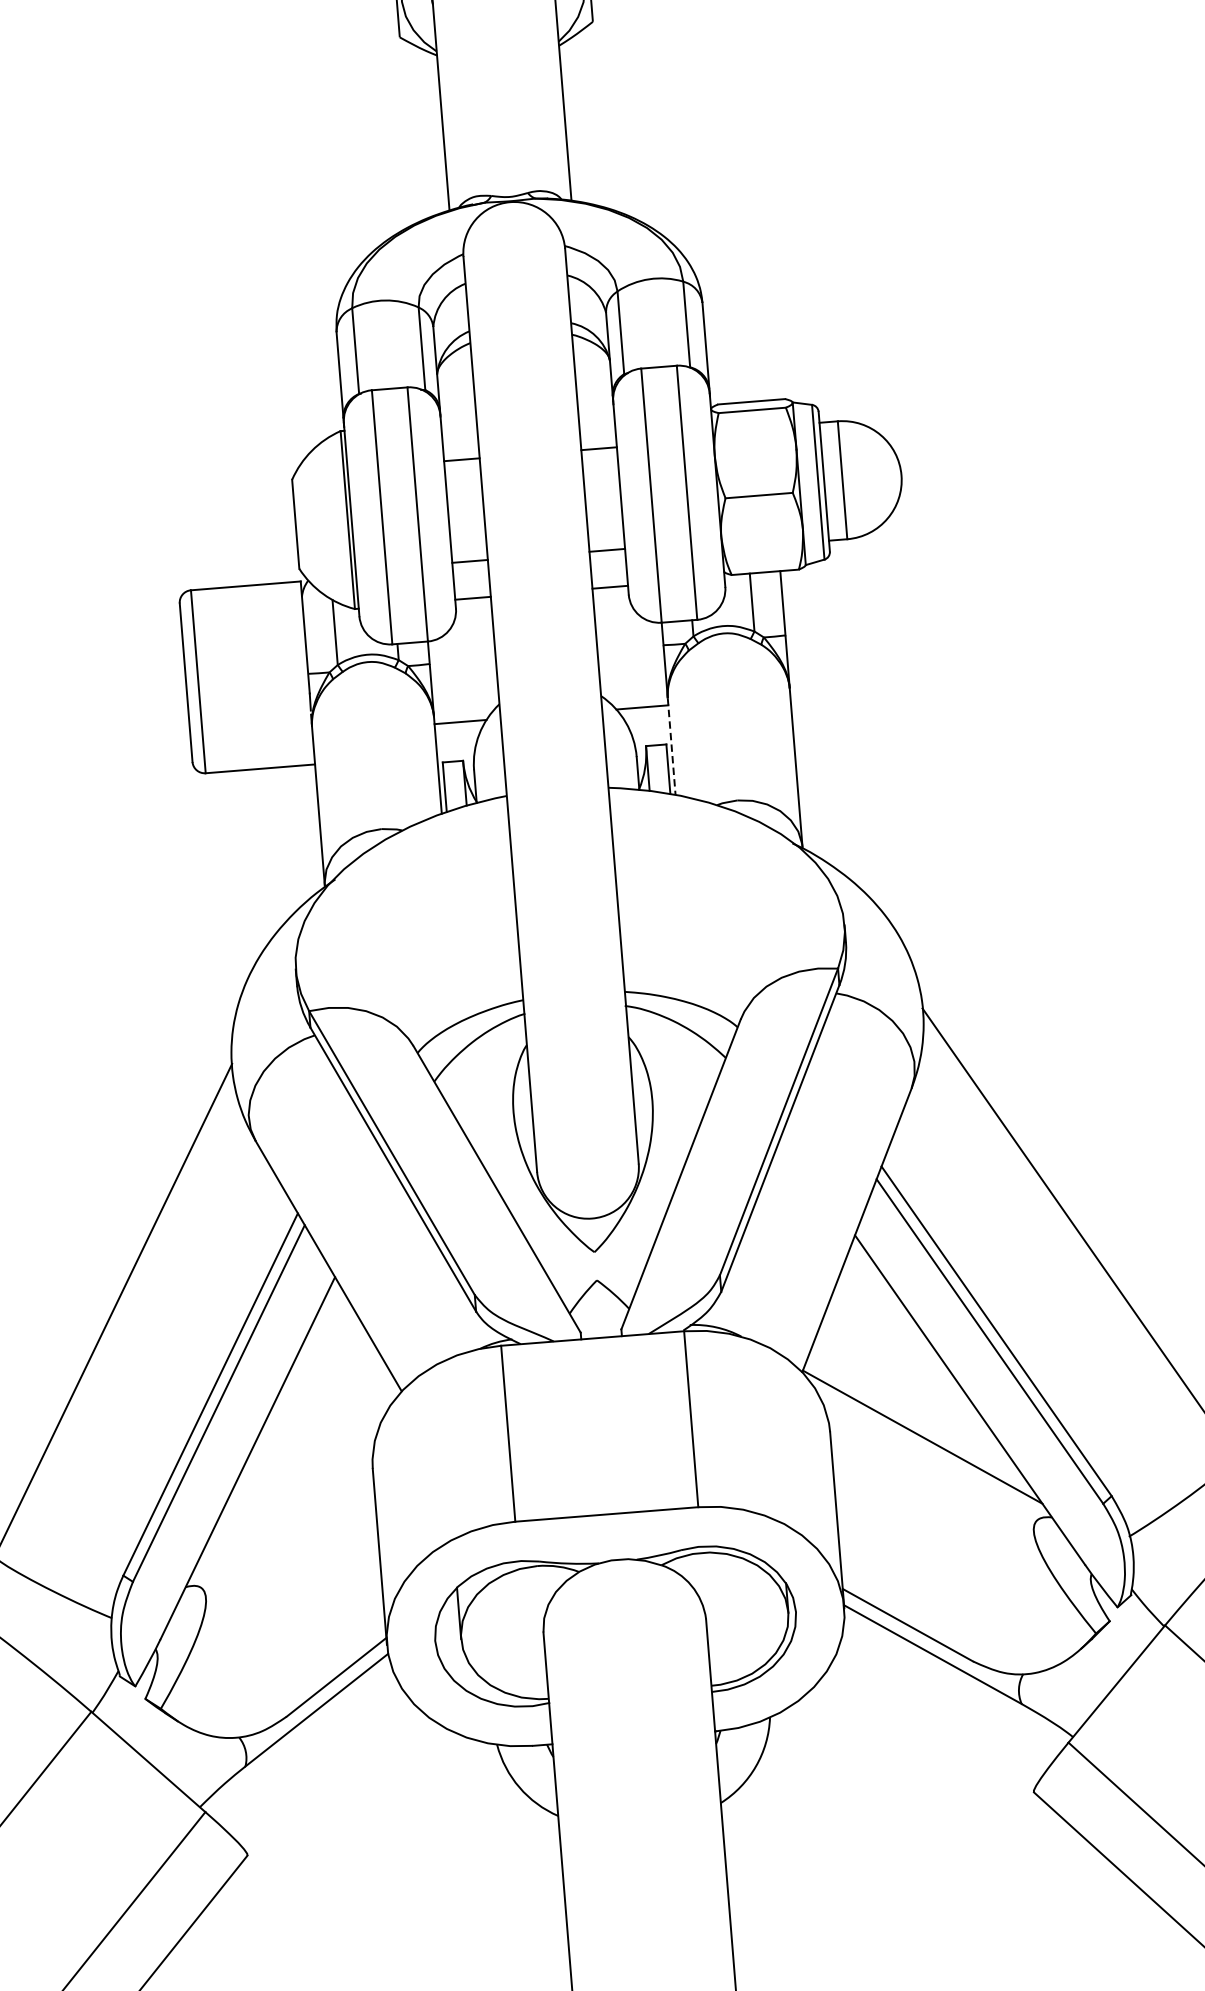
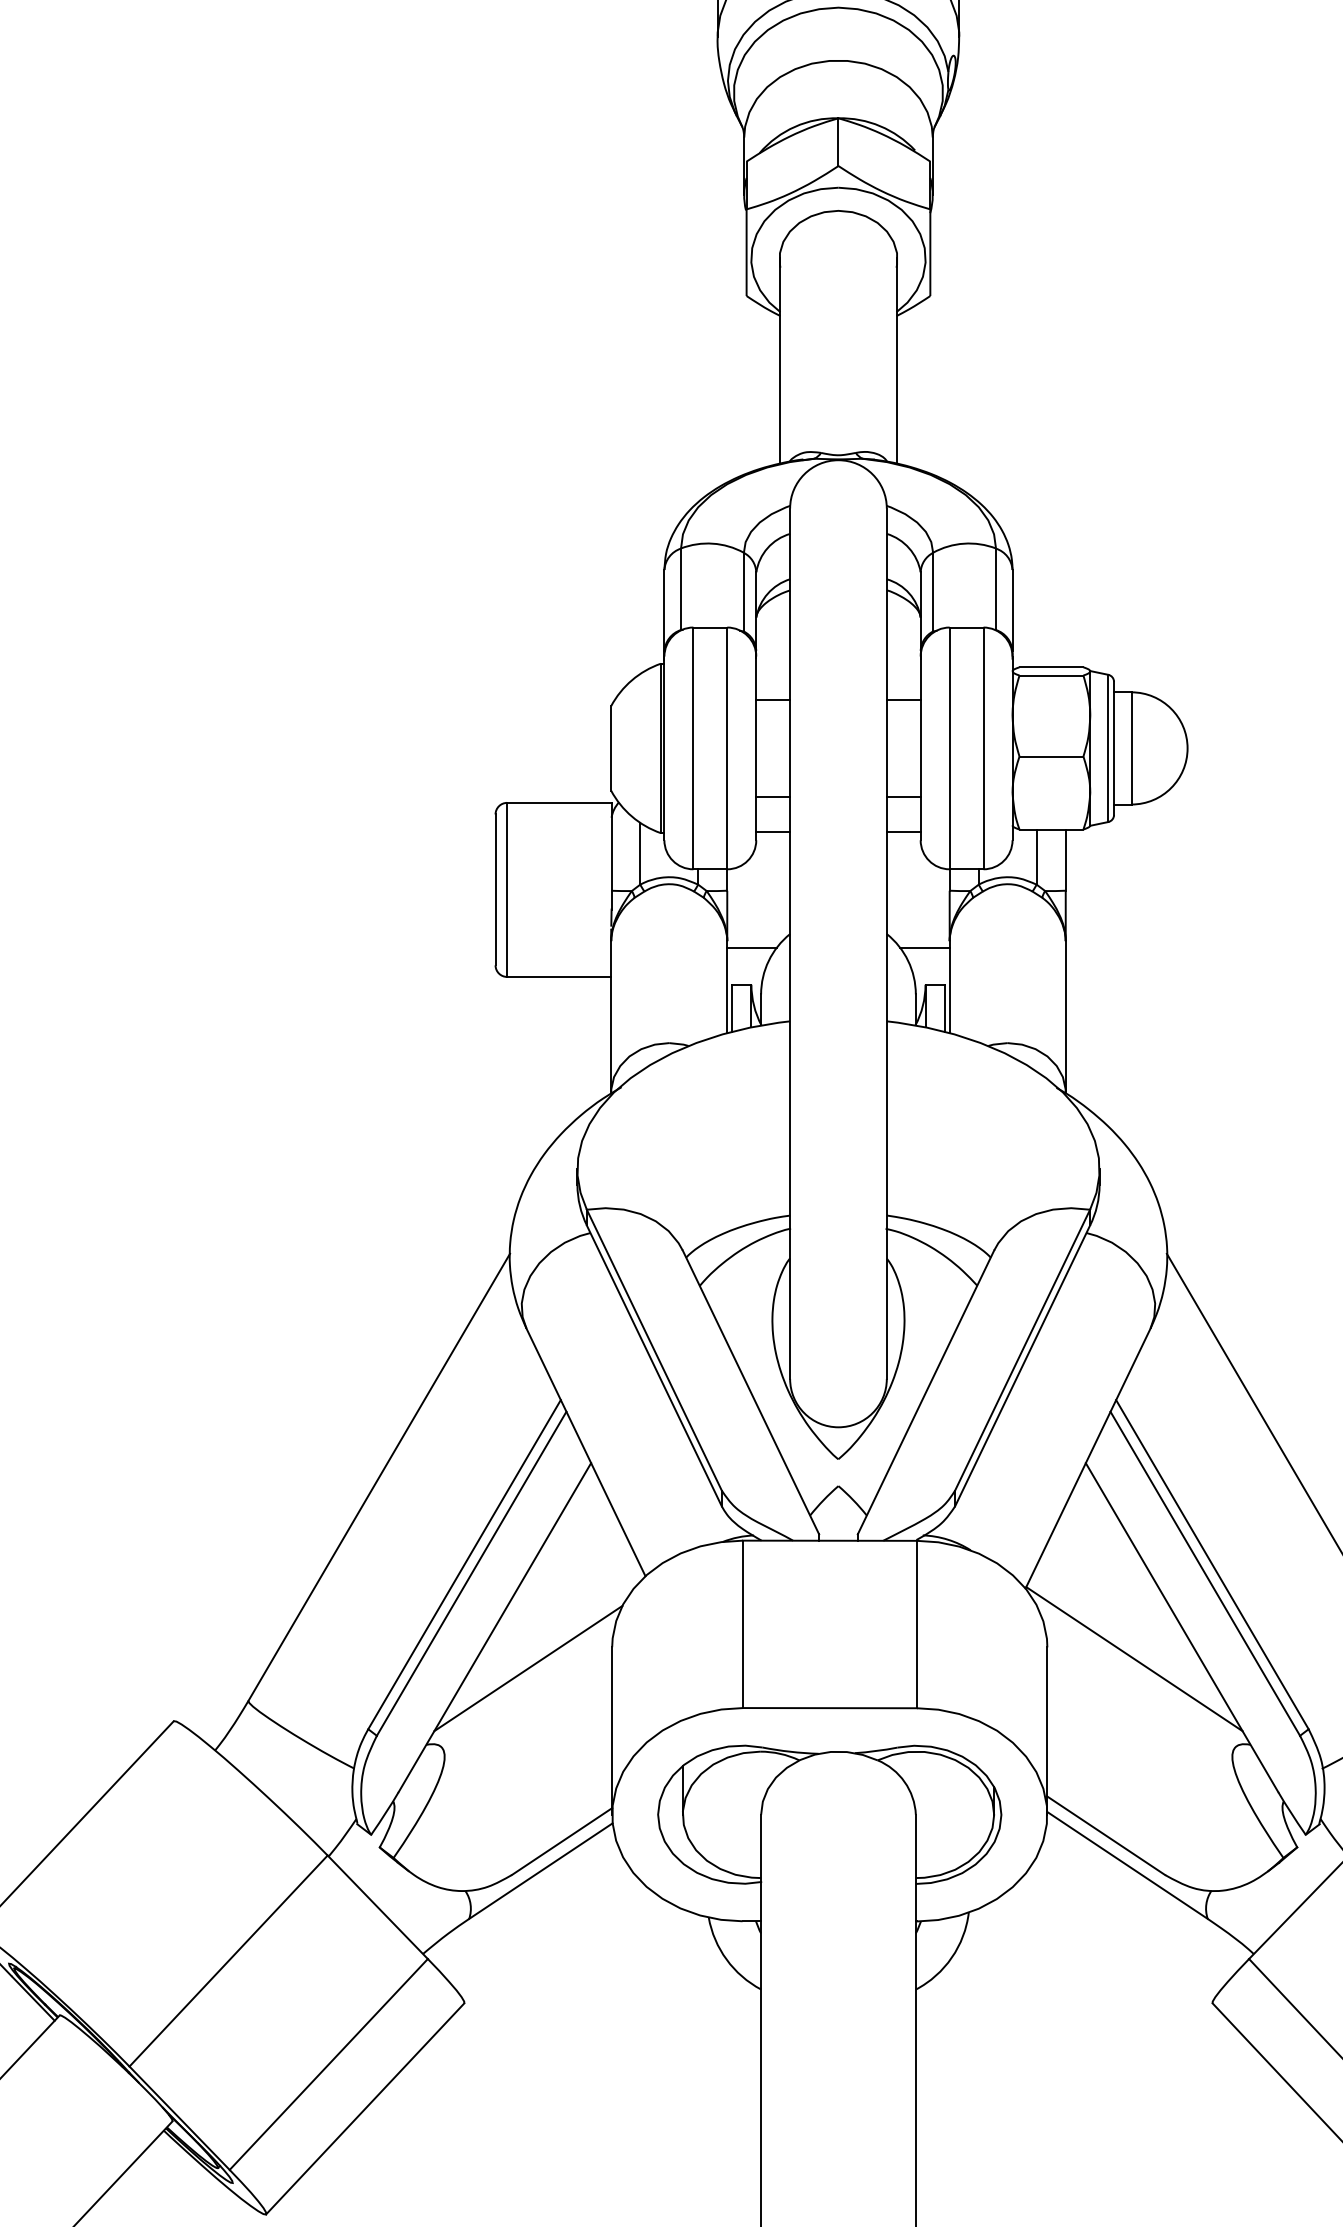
line: (671, 746) -> (949, 987), dashed -> solid
line: (286, 1498) -> (528, 1668), added

